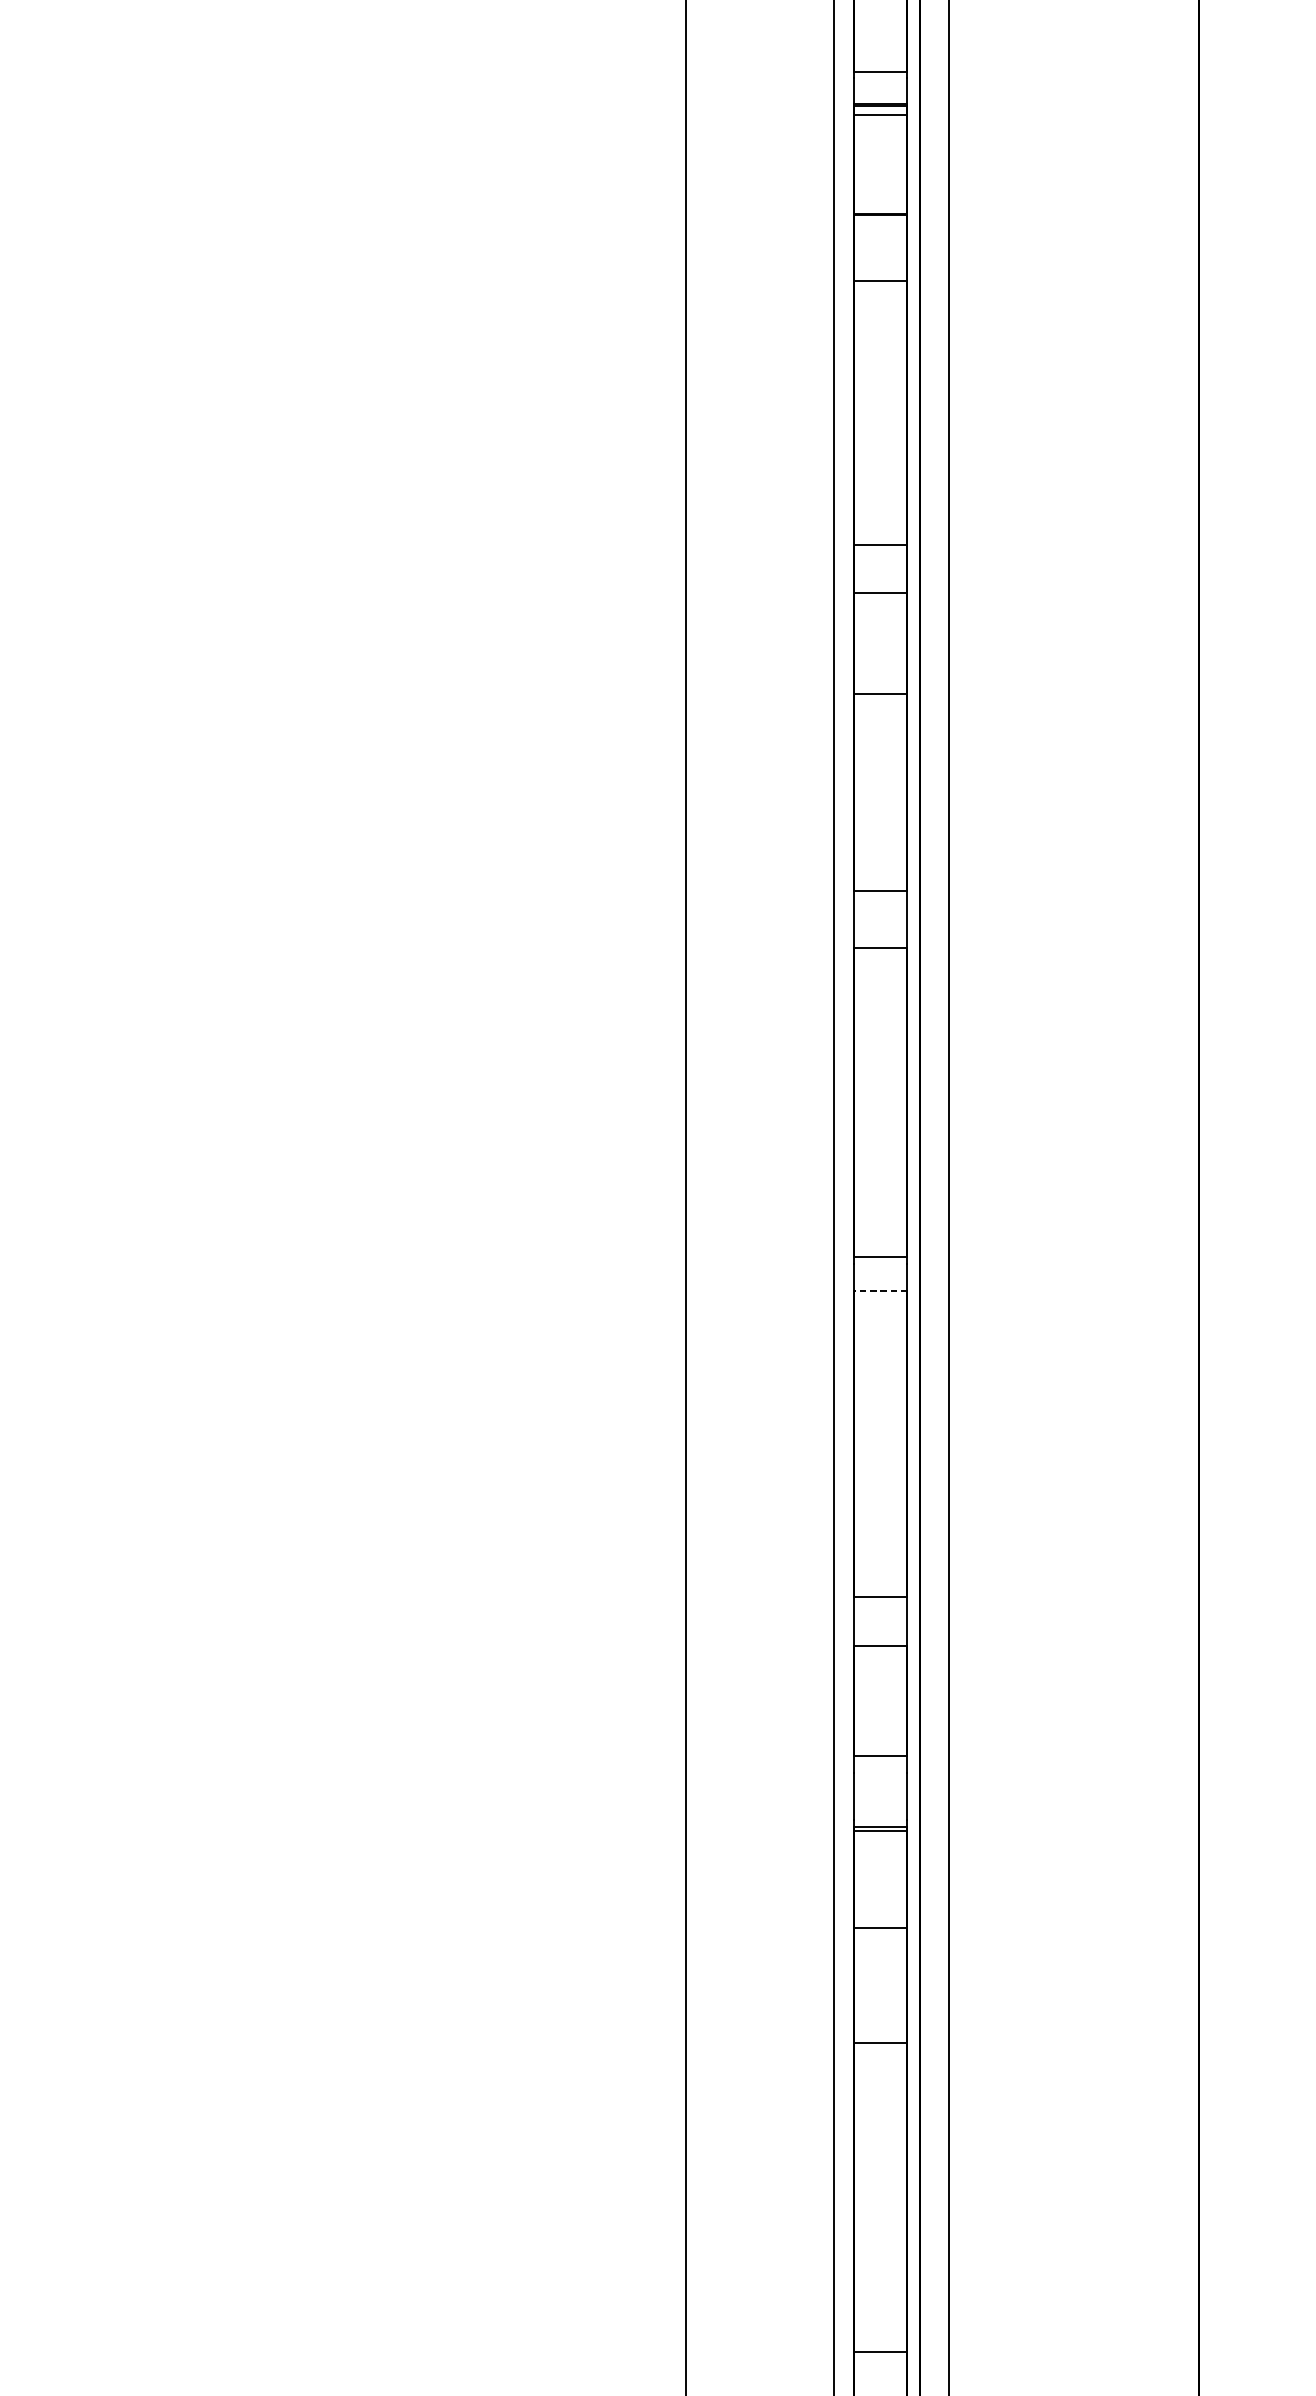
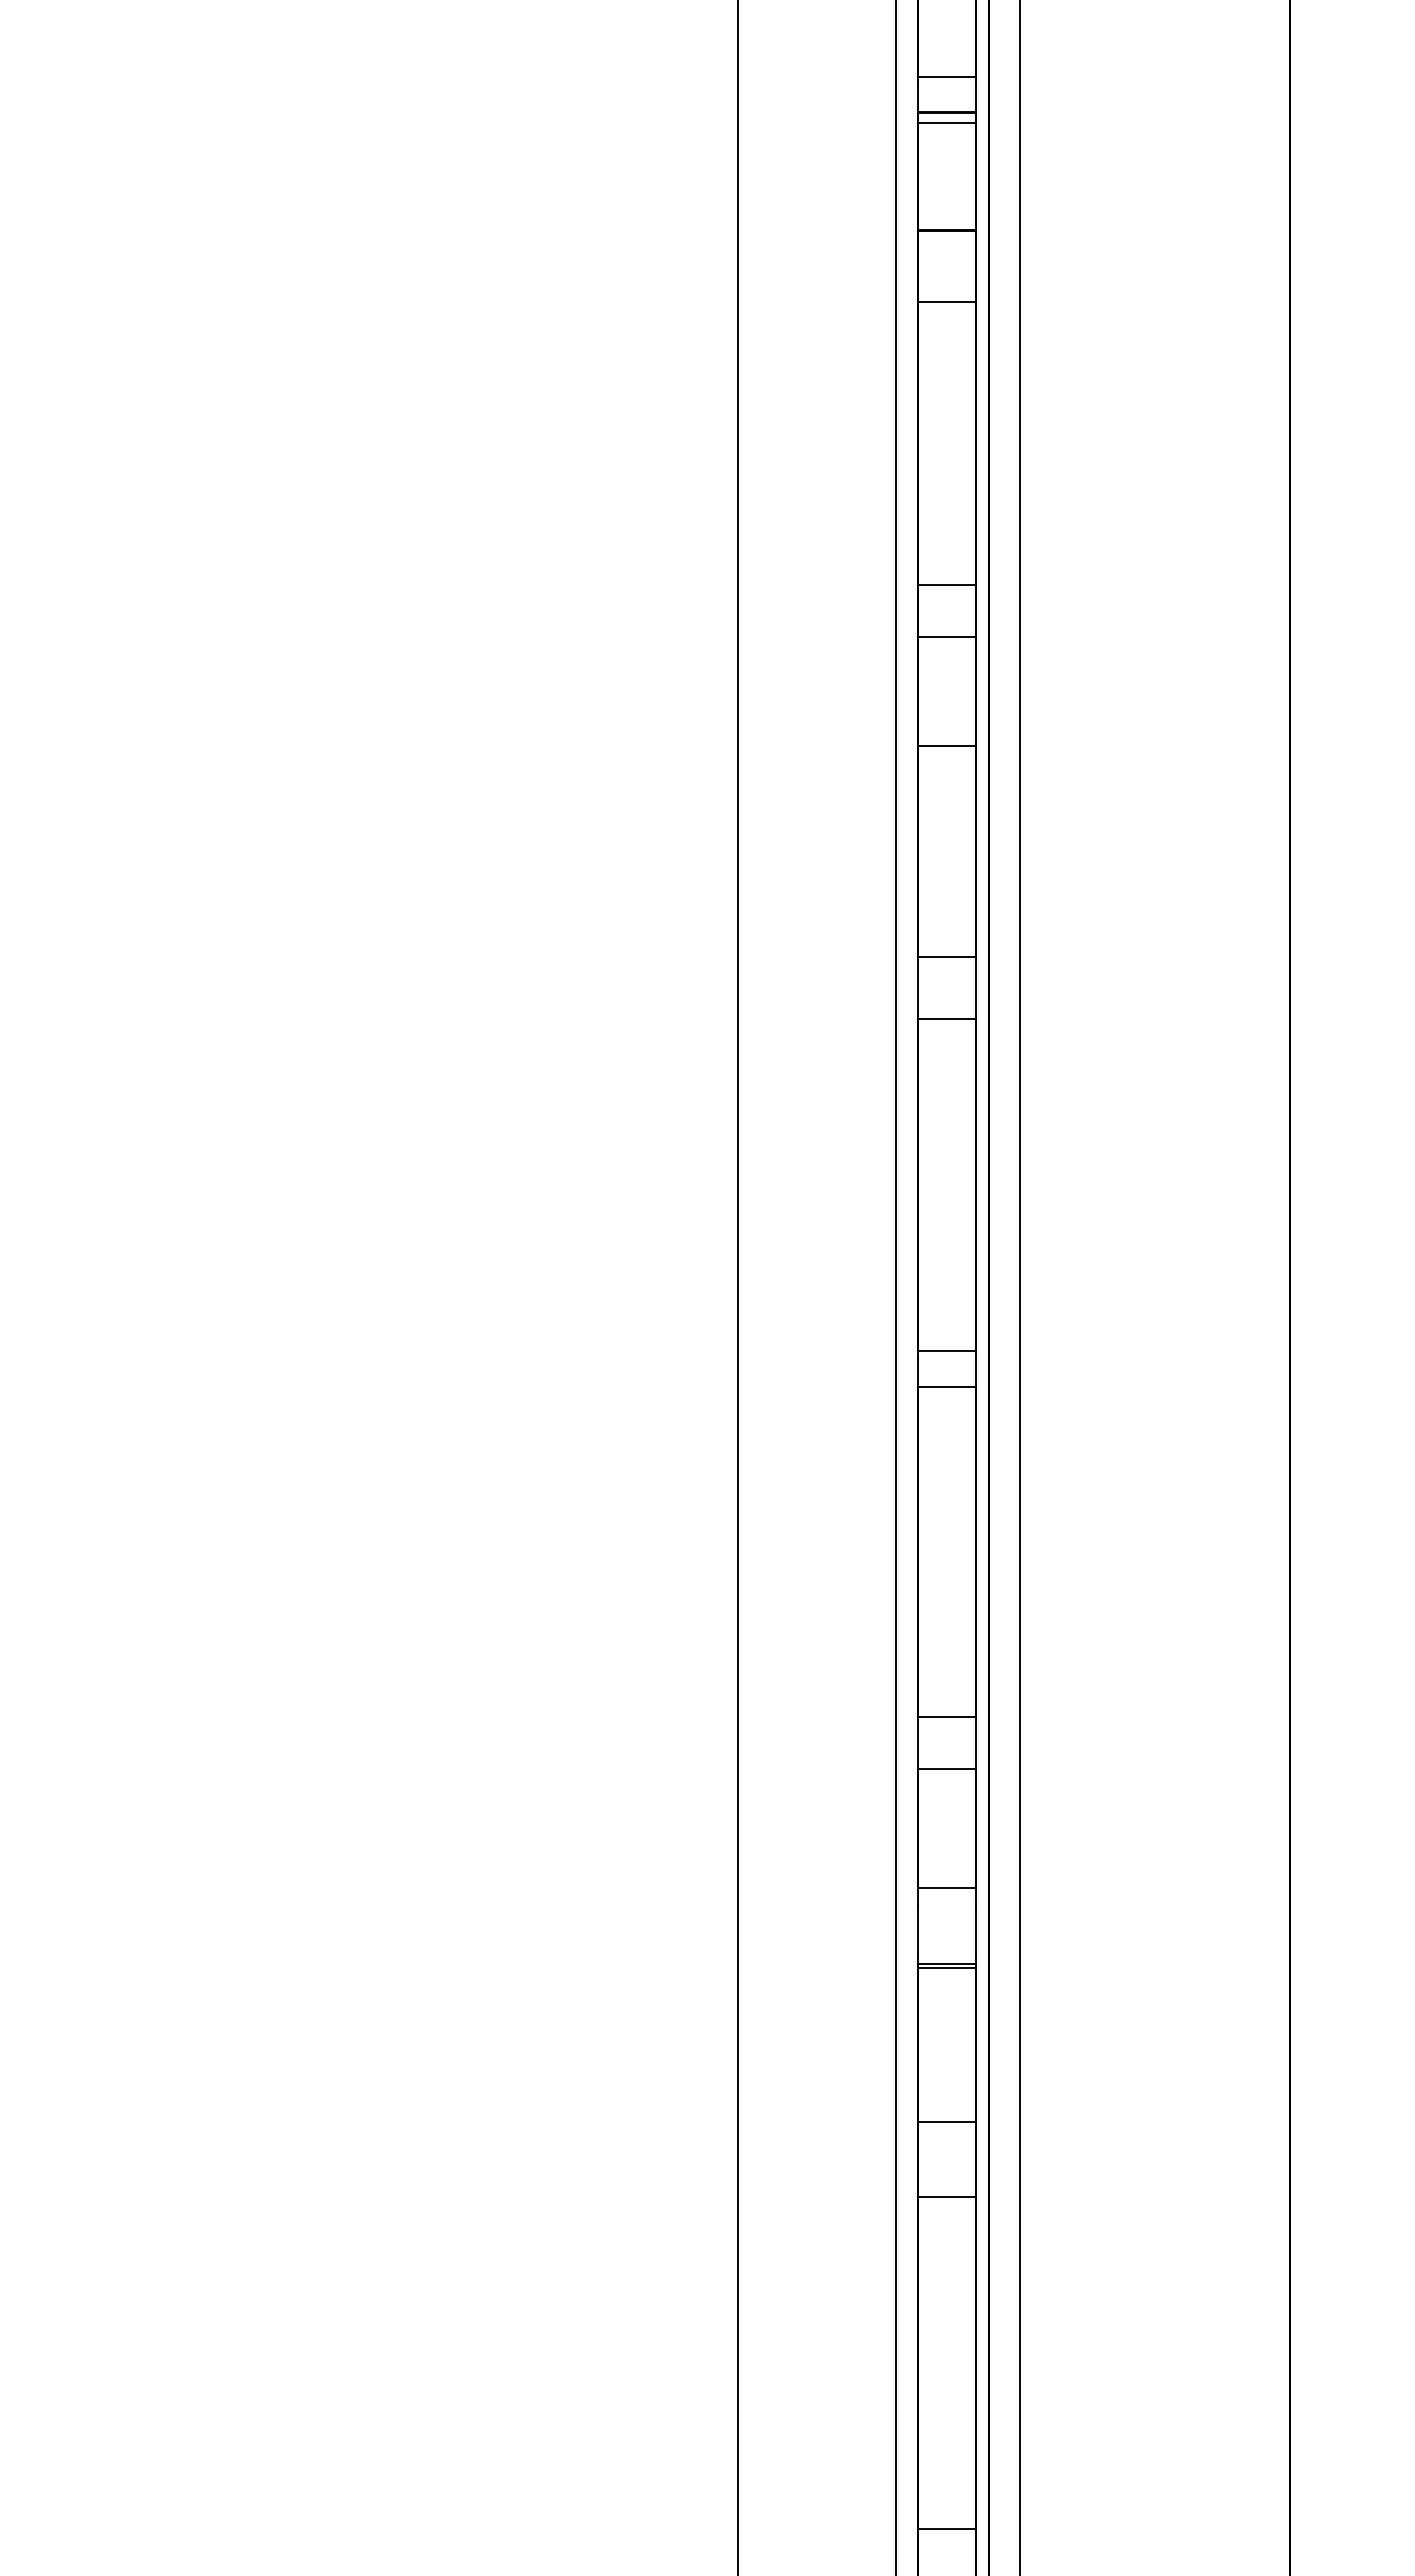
line: (881, 1290) -> (947, 1387), dashed -> solid
line: (880, 1927) -> (946, 2122), moved

